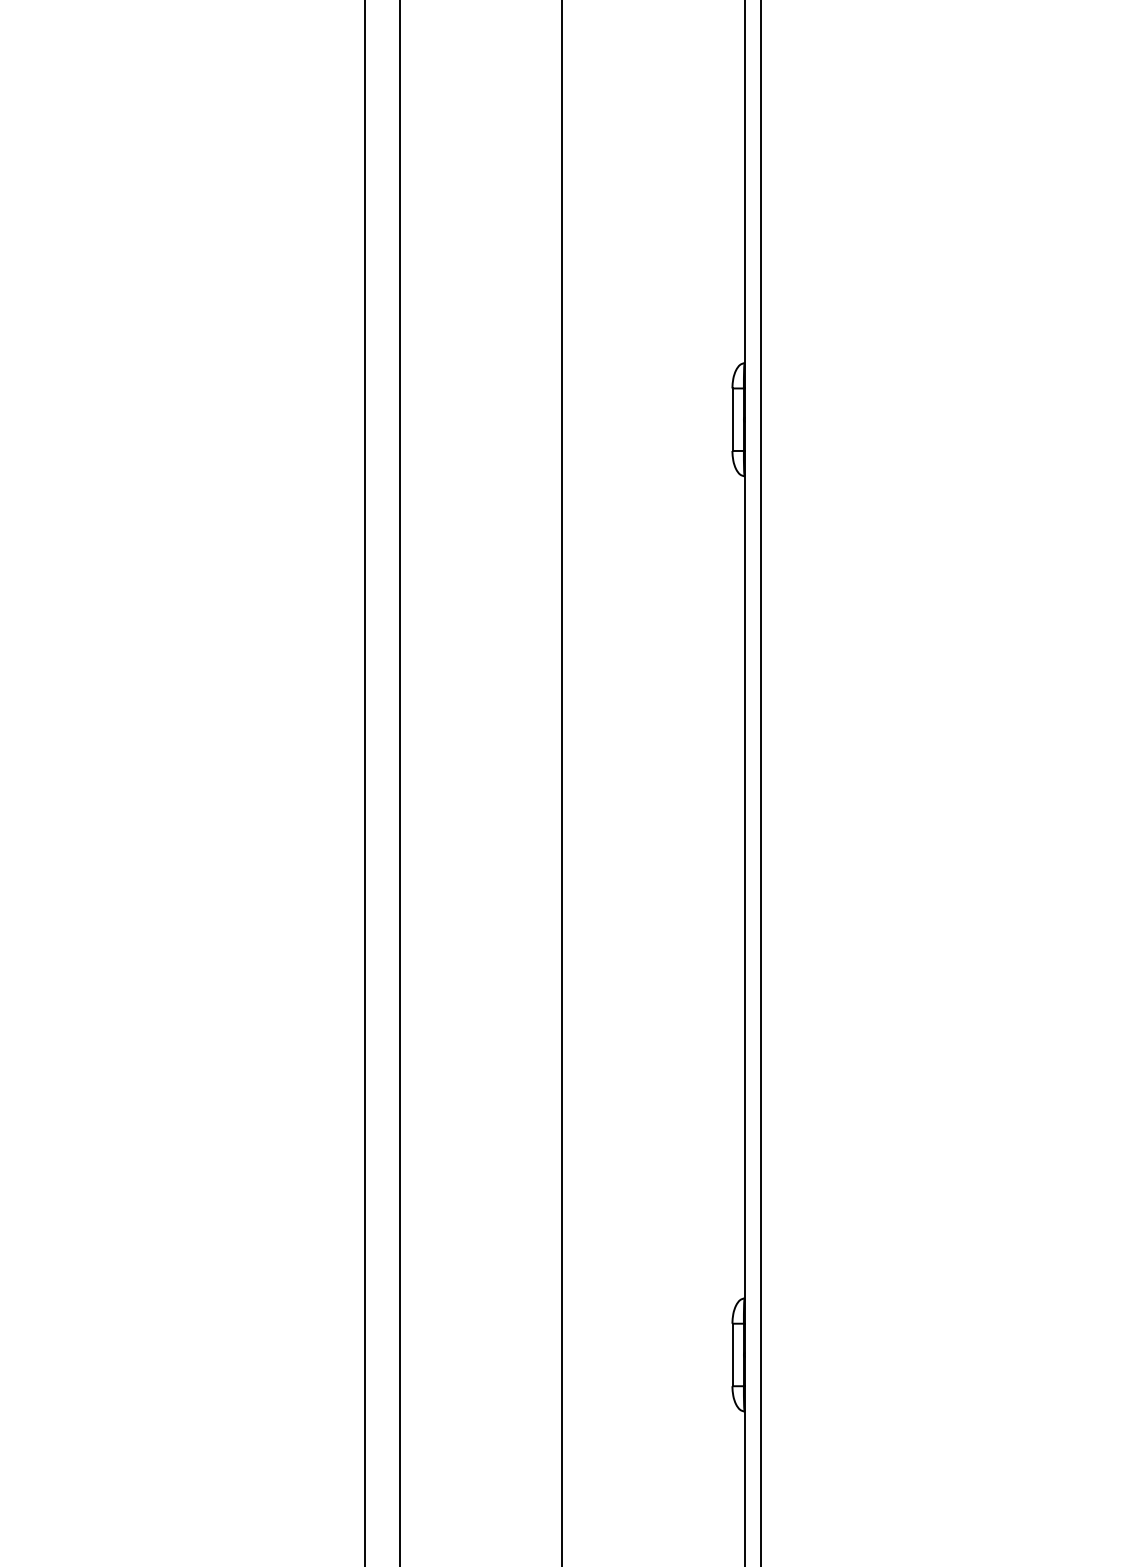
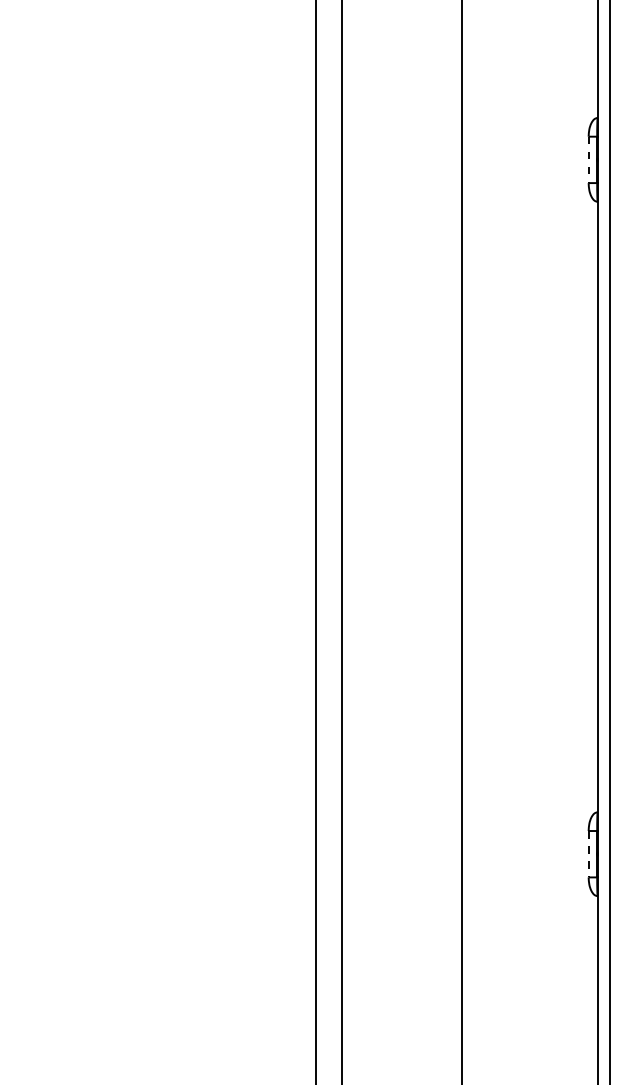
line: (732, 420) -> (588, 160), solid -> dashed
line: (732, 1355) -> (588, 854), solid -> dashed

